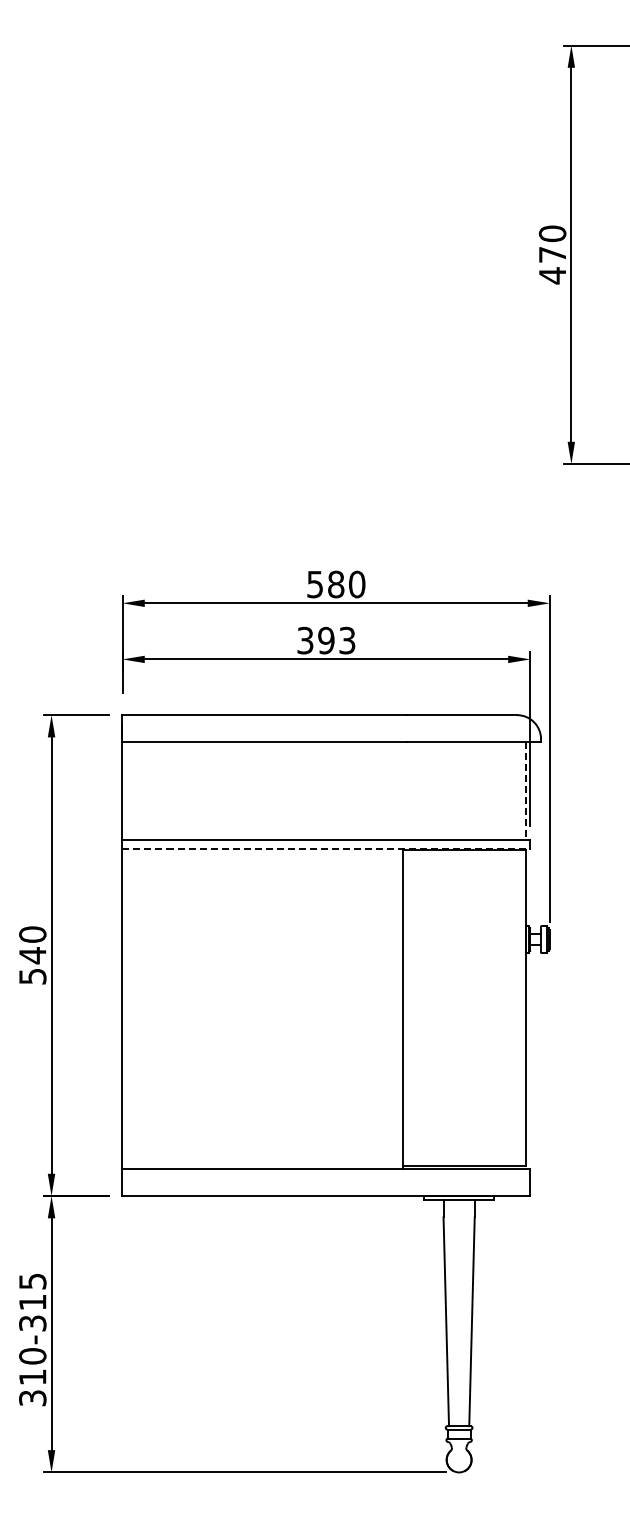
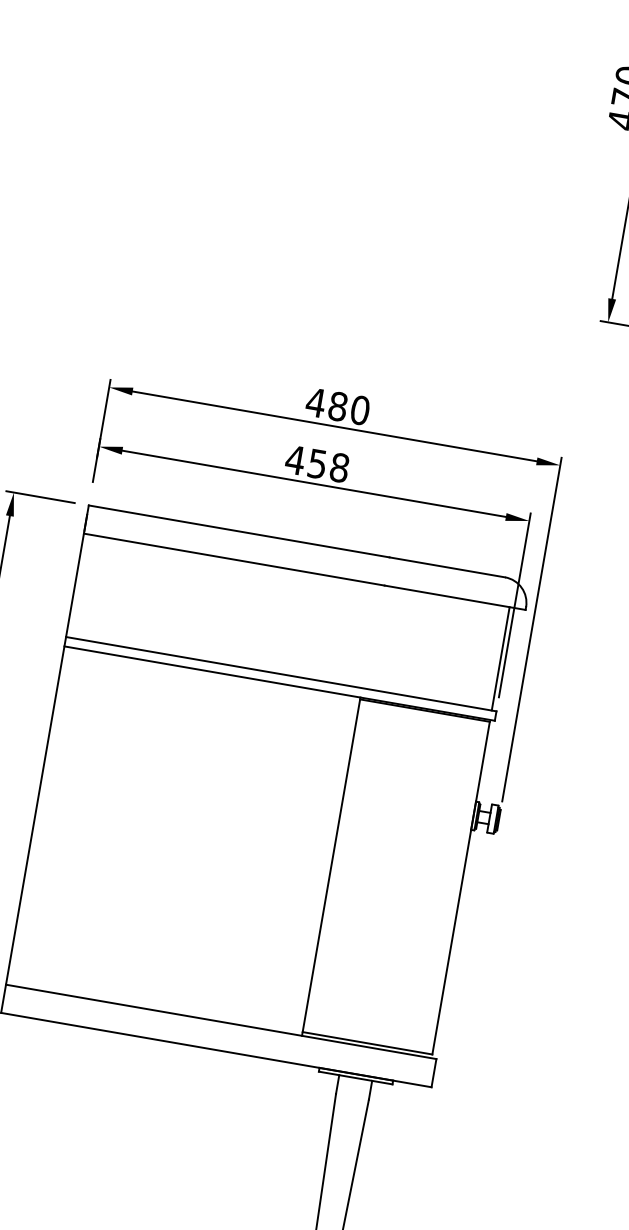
text: (314, 584) -> (315, 402), 580 -> 480
text: (325, 640) -> (316, 463), 393 -> 458
line: (525, 790) -> (500, 658), dashed -> solid
line: (326, 848) -> (279, 683), dashed -> solid

